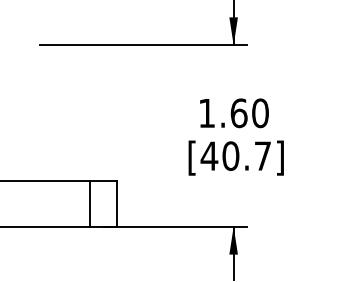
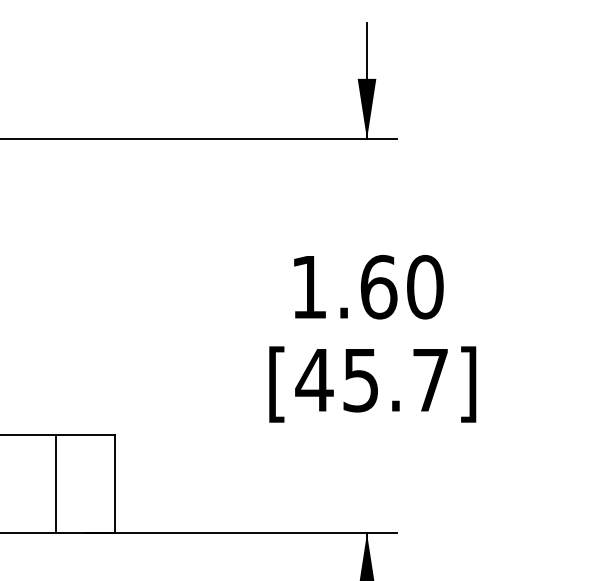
text: (230, 155) -> (360, 378), [40.7] -> [45.7]

